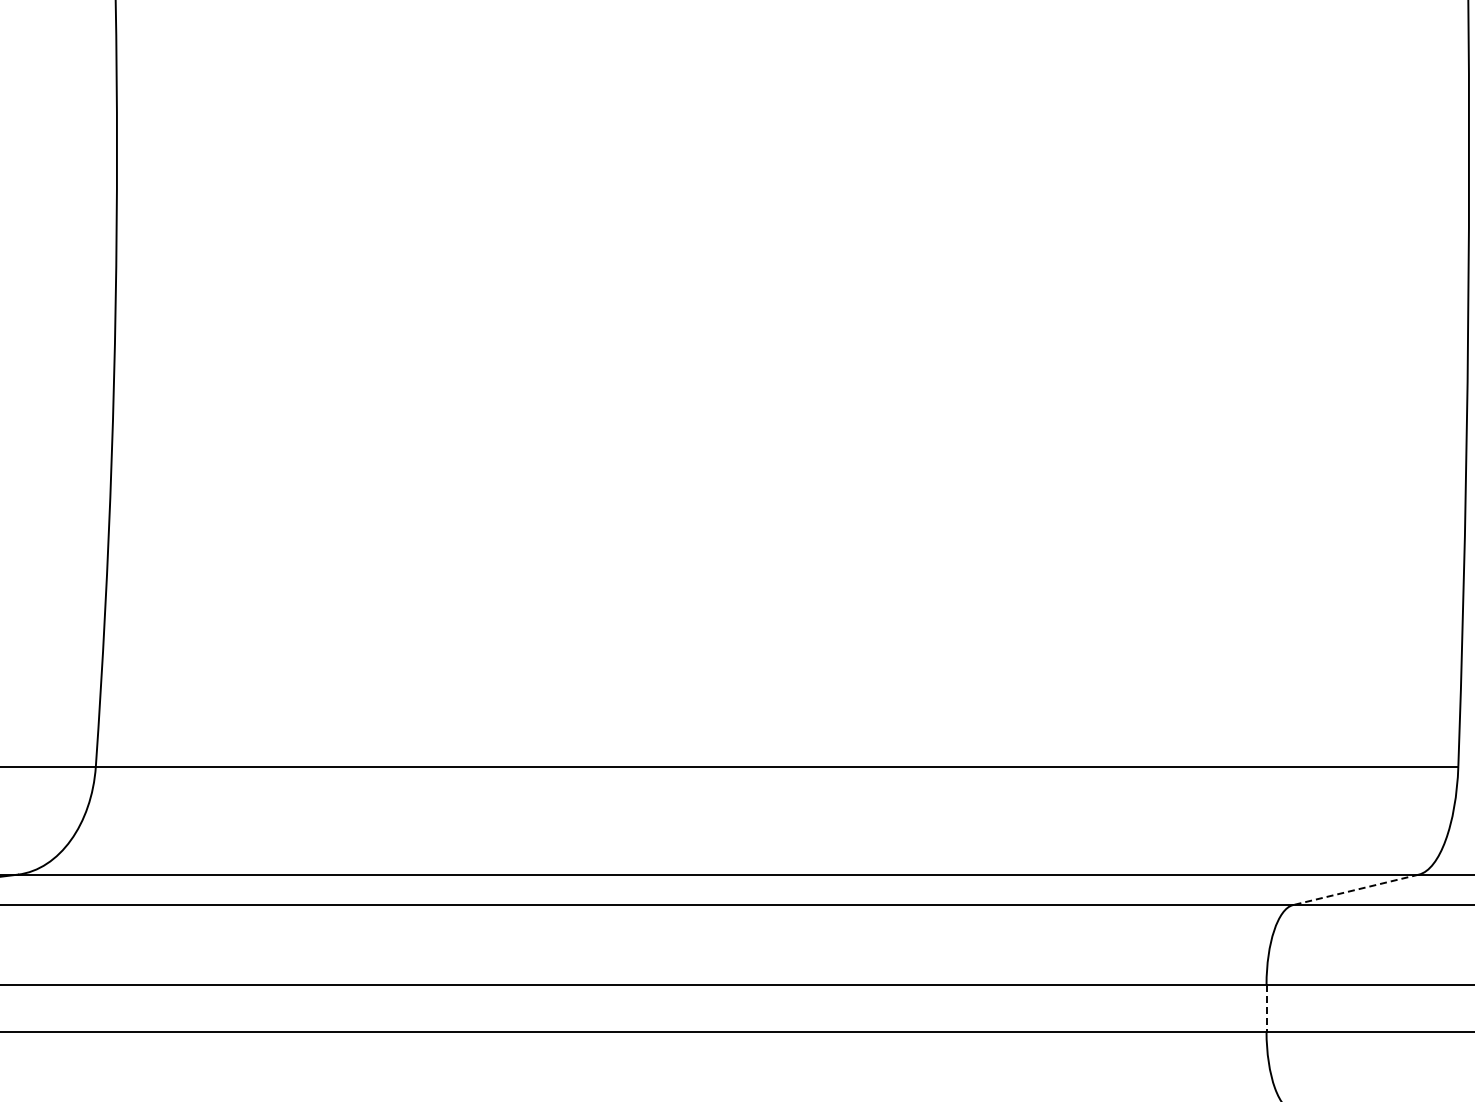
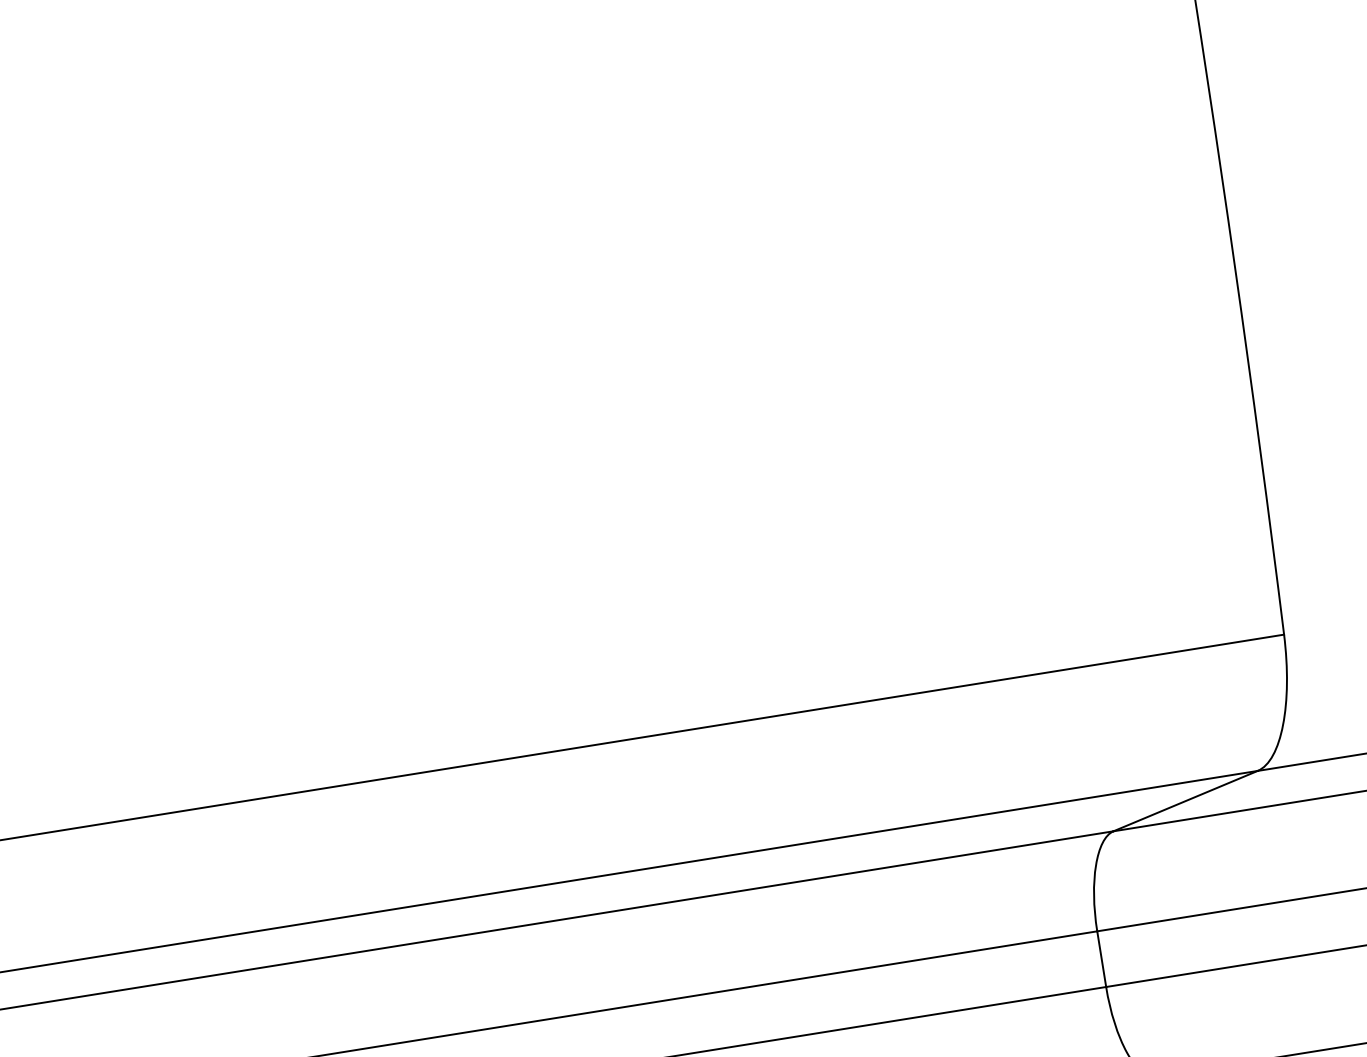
line: (1355, 889) -> (1185, 800), dashed -> solid
line: (1266, 1008) -> (1101, 959), dashed -> solid

